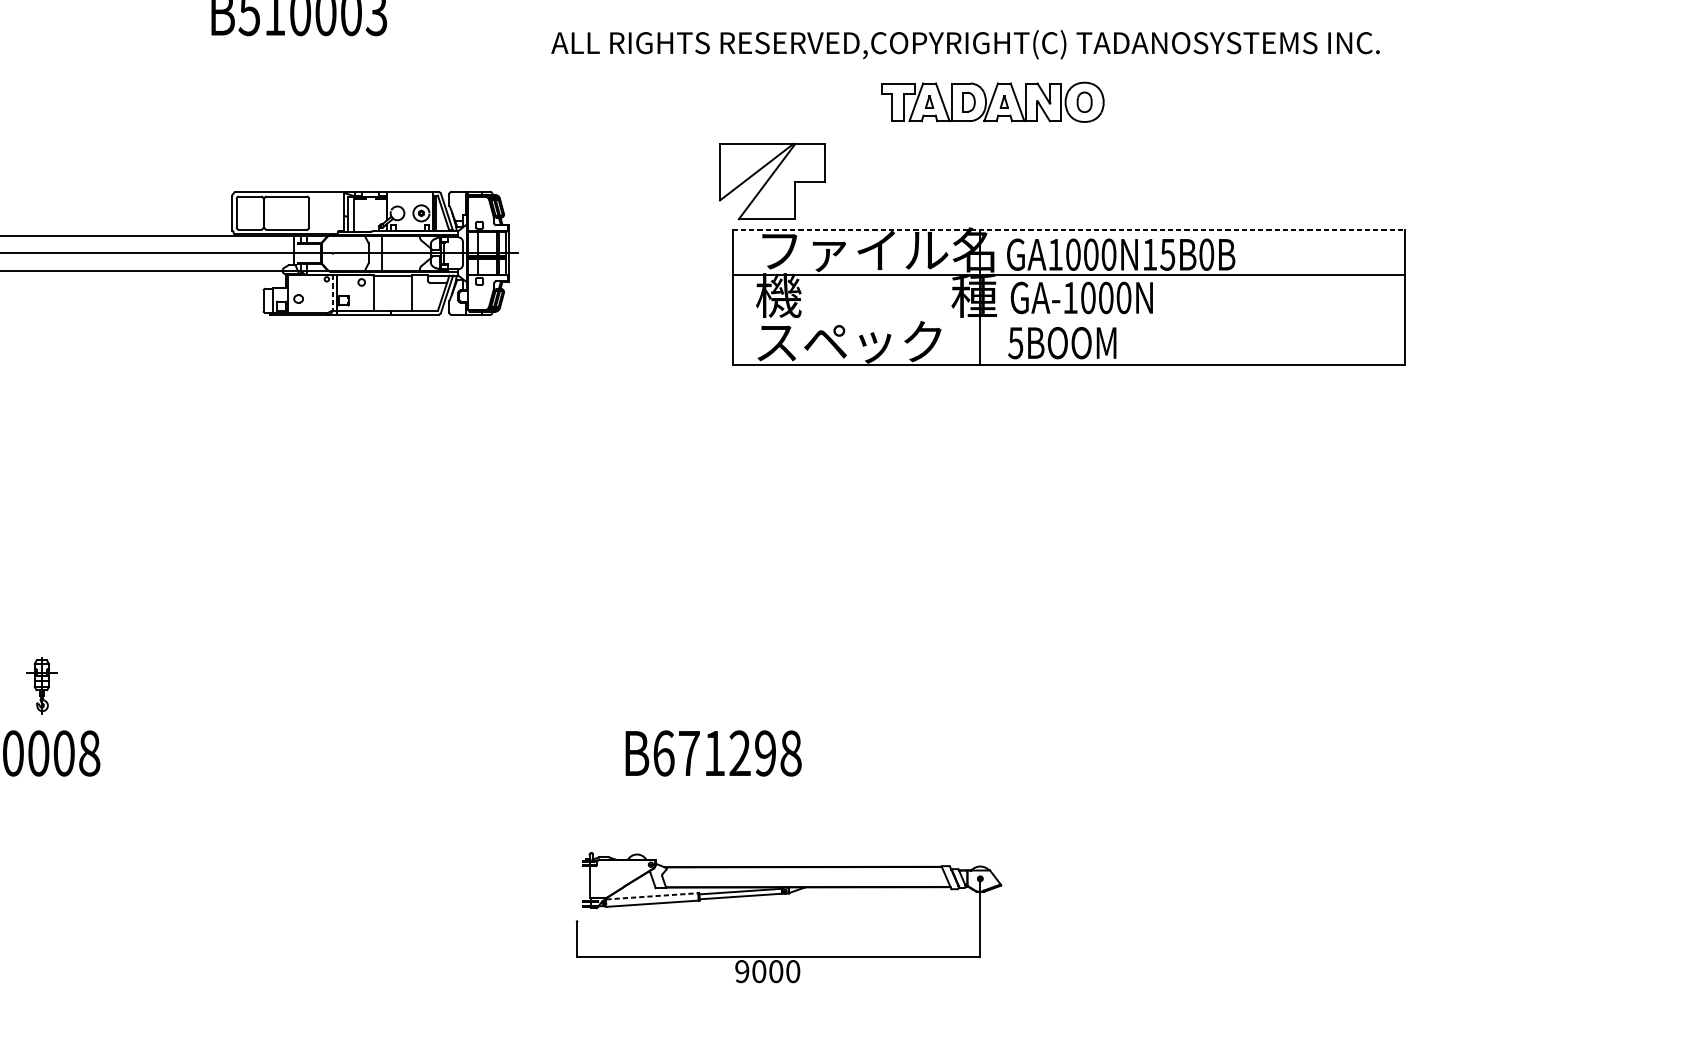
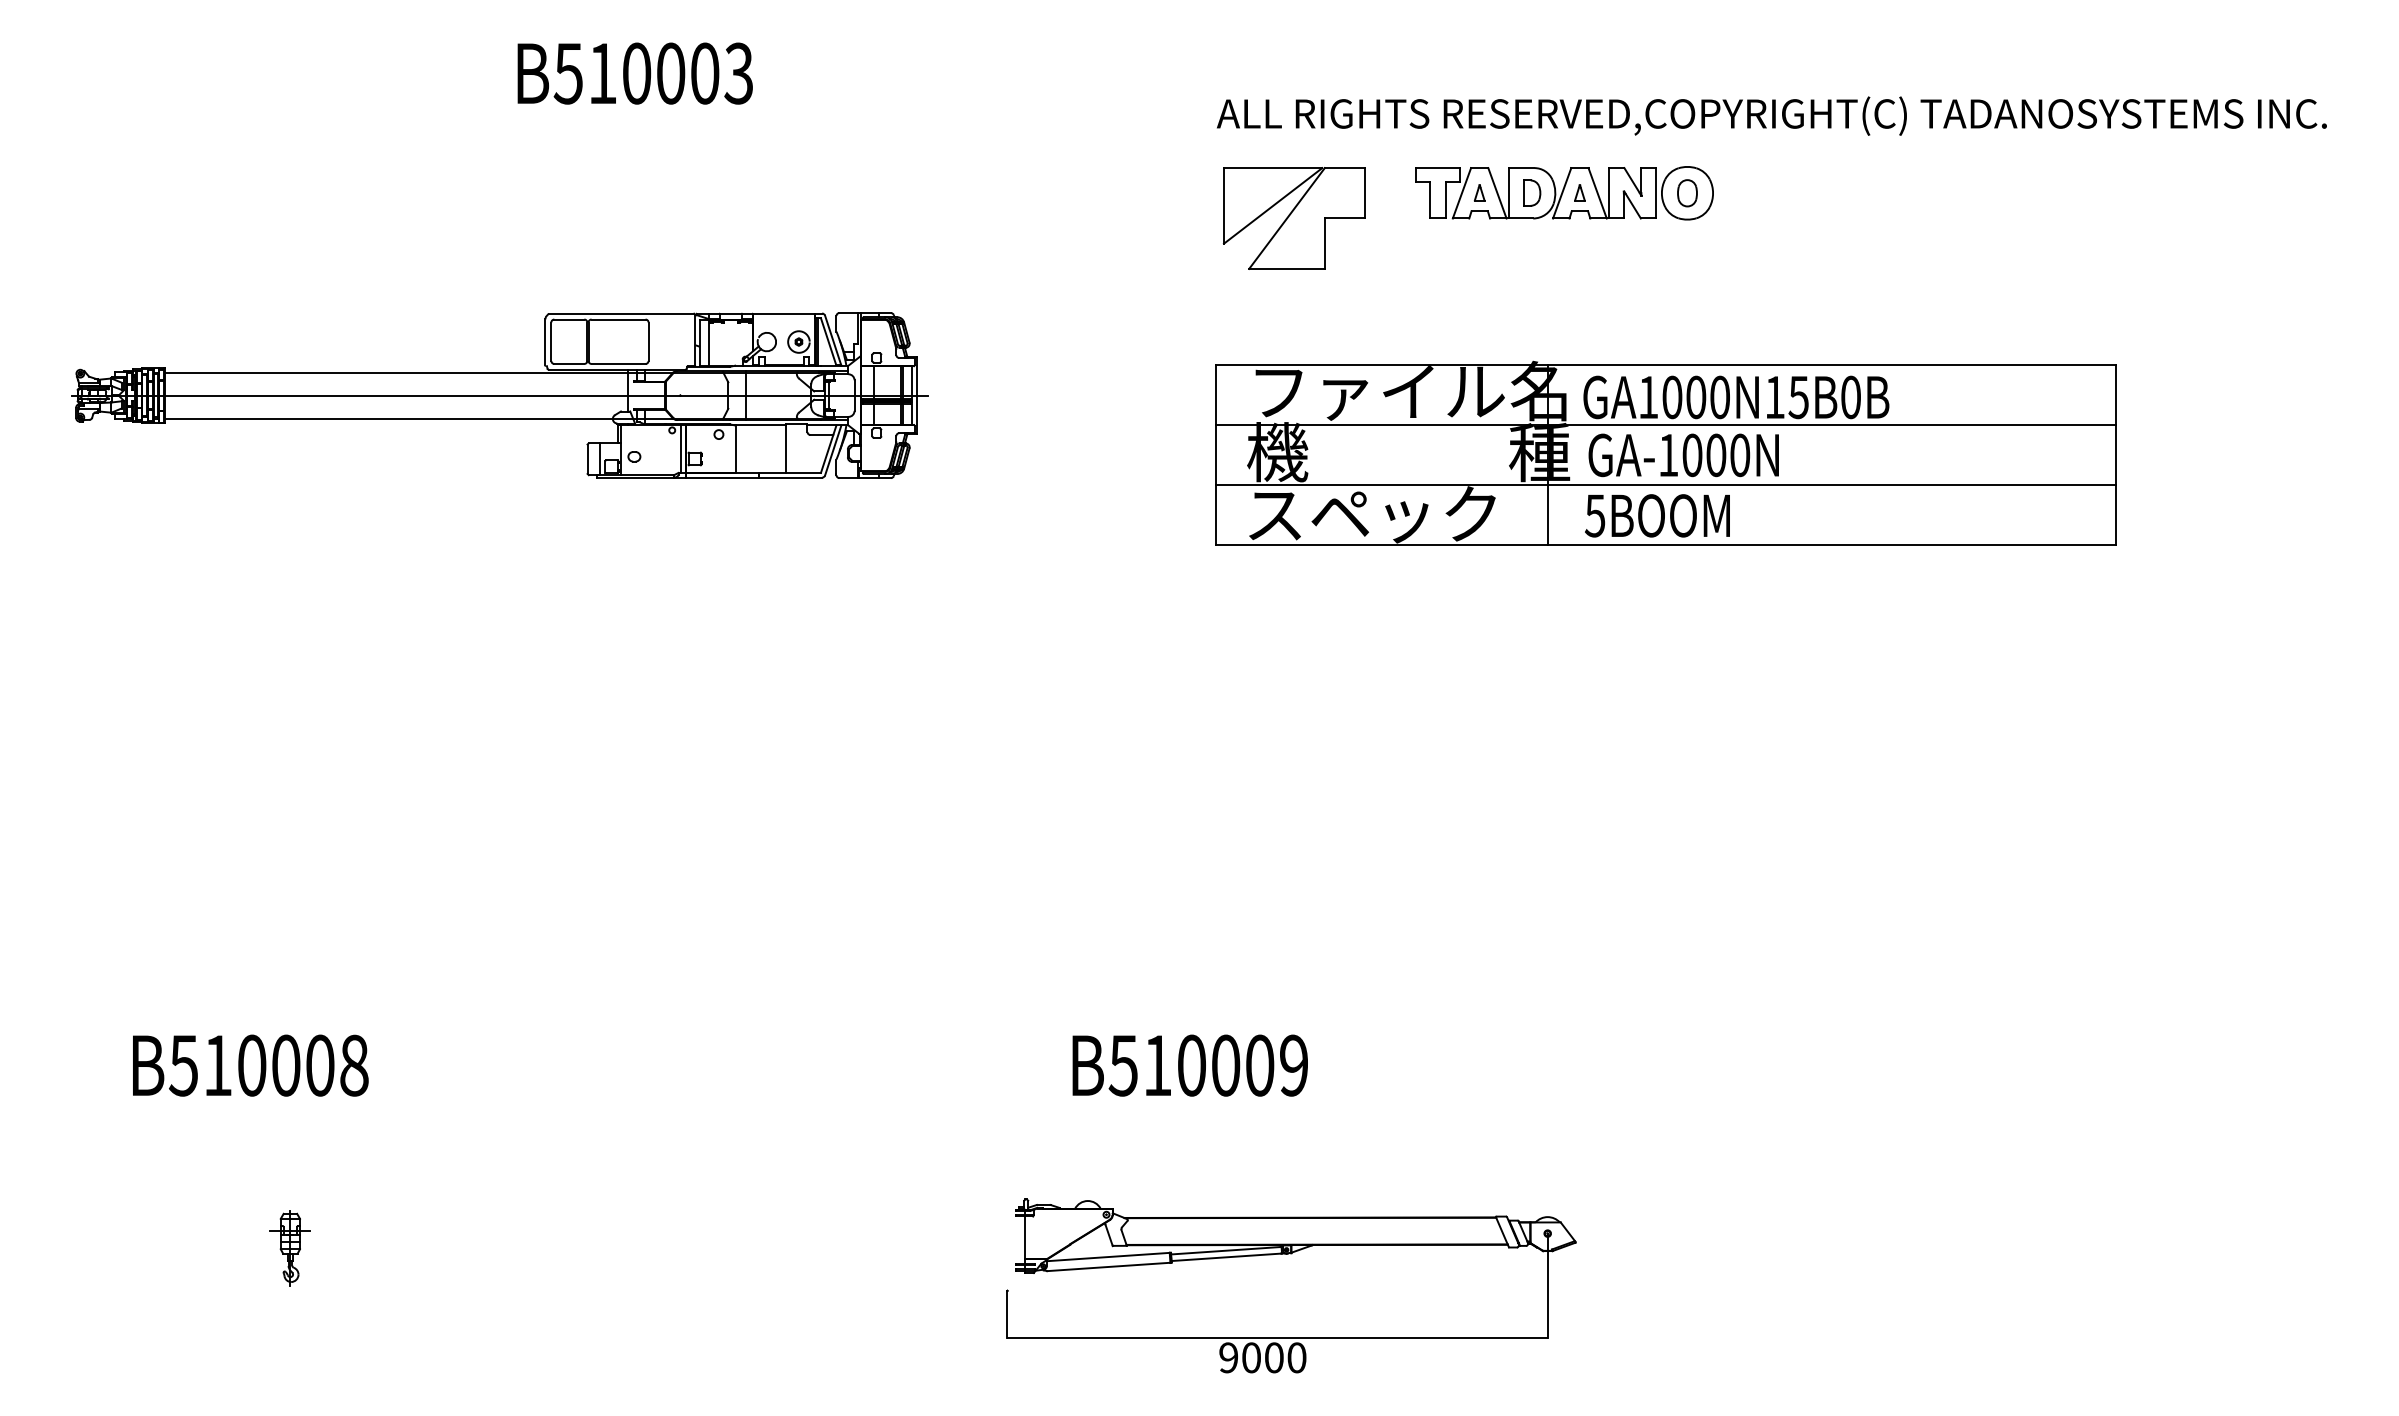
text: (965, 44) -> (1771, 115), moved
part: (771, 181) -> (1293, 218), moved
line: (1068, 230) -> (1666, 364), dashed -> solid
line: (333, 293) -> (680, 449), dashed -> solid
line: (1068, 319) -> (1665, 484), added
part: (41, 686) -> (289, 1248), moved
text: (727, 753) -> (1208, 1065), B671298 -> B510009
line: (652, 896) -> (1108, 1257), dashed -> solid

